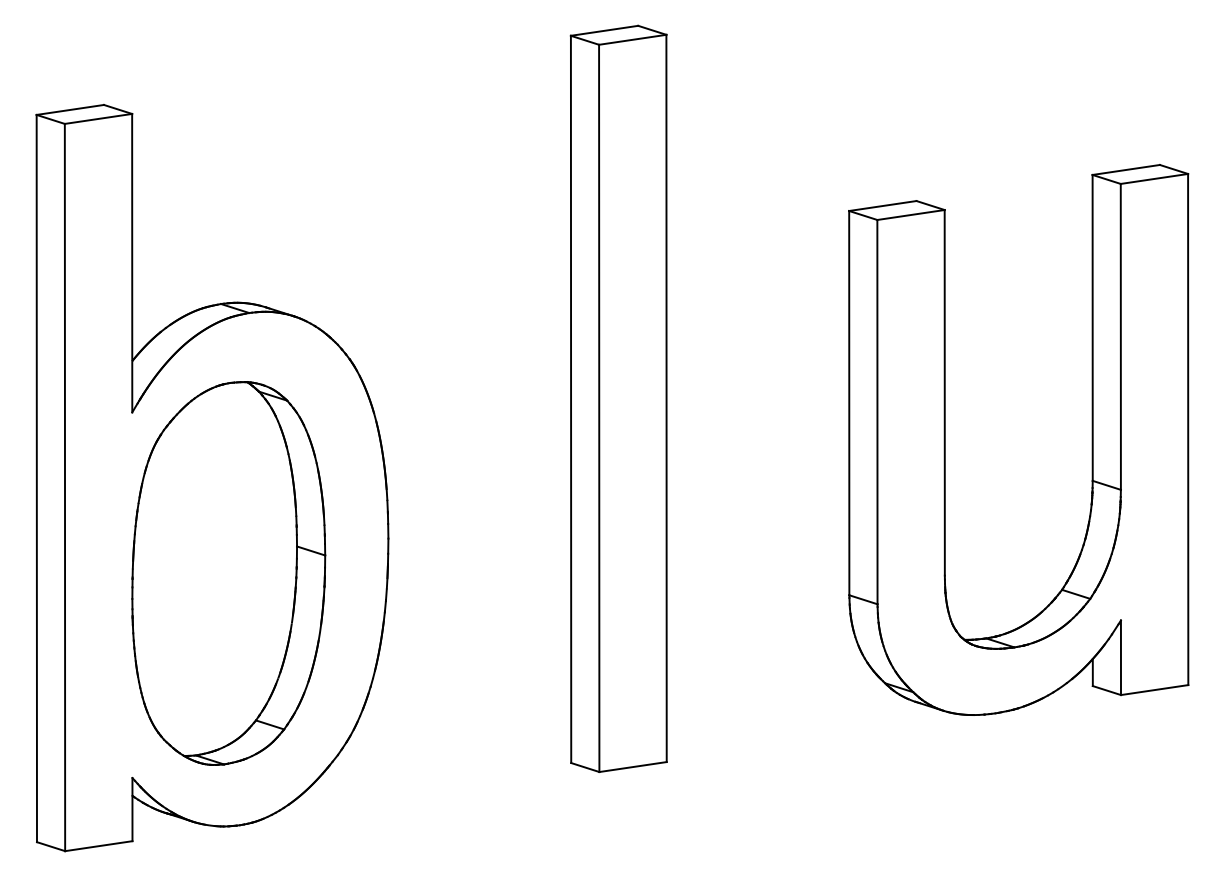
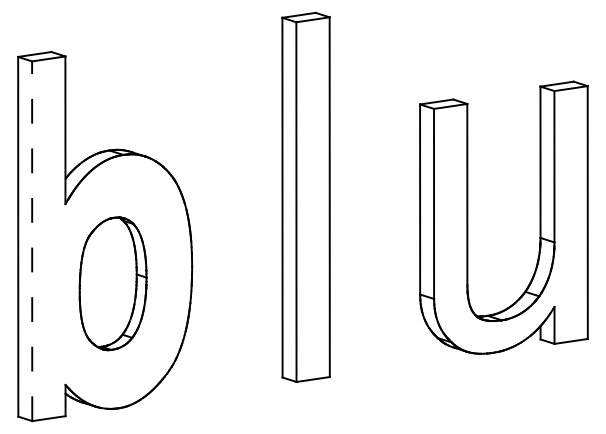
line: (65, 488) -> (32, 241), solid -> dashed
part: (227, 572) -> (112, 283), size x0.7

